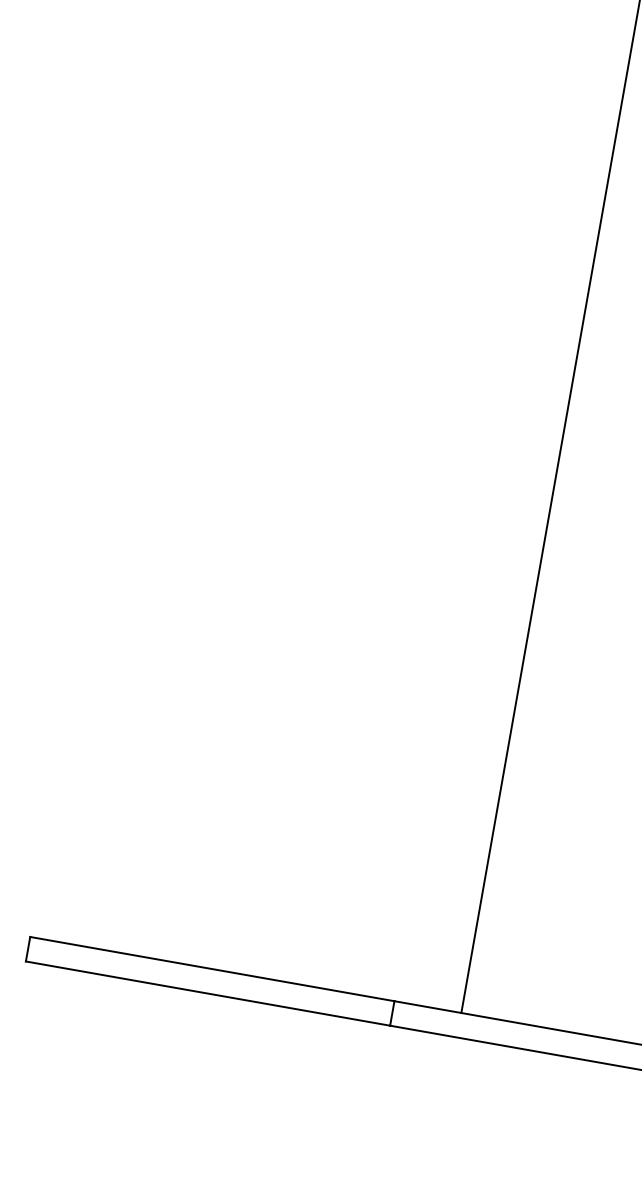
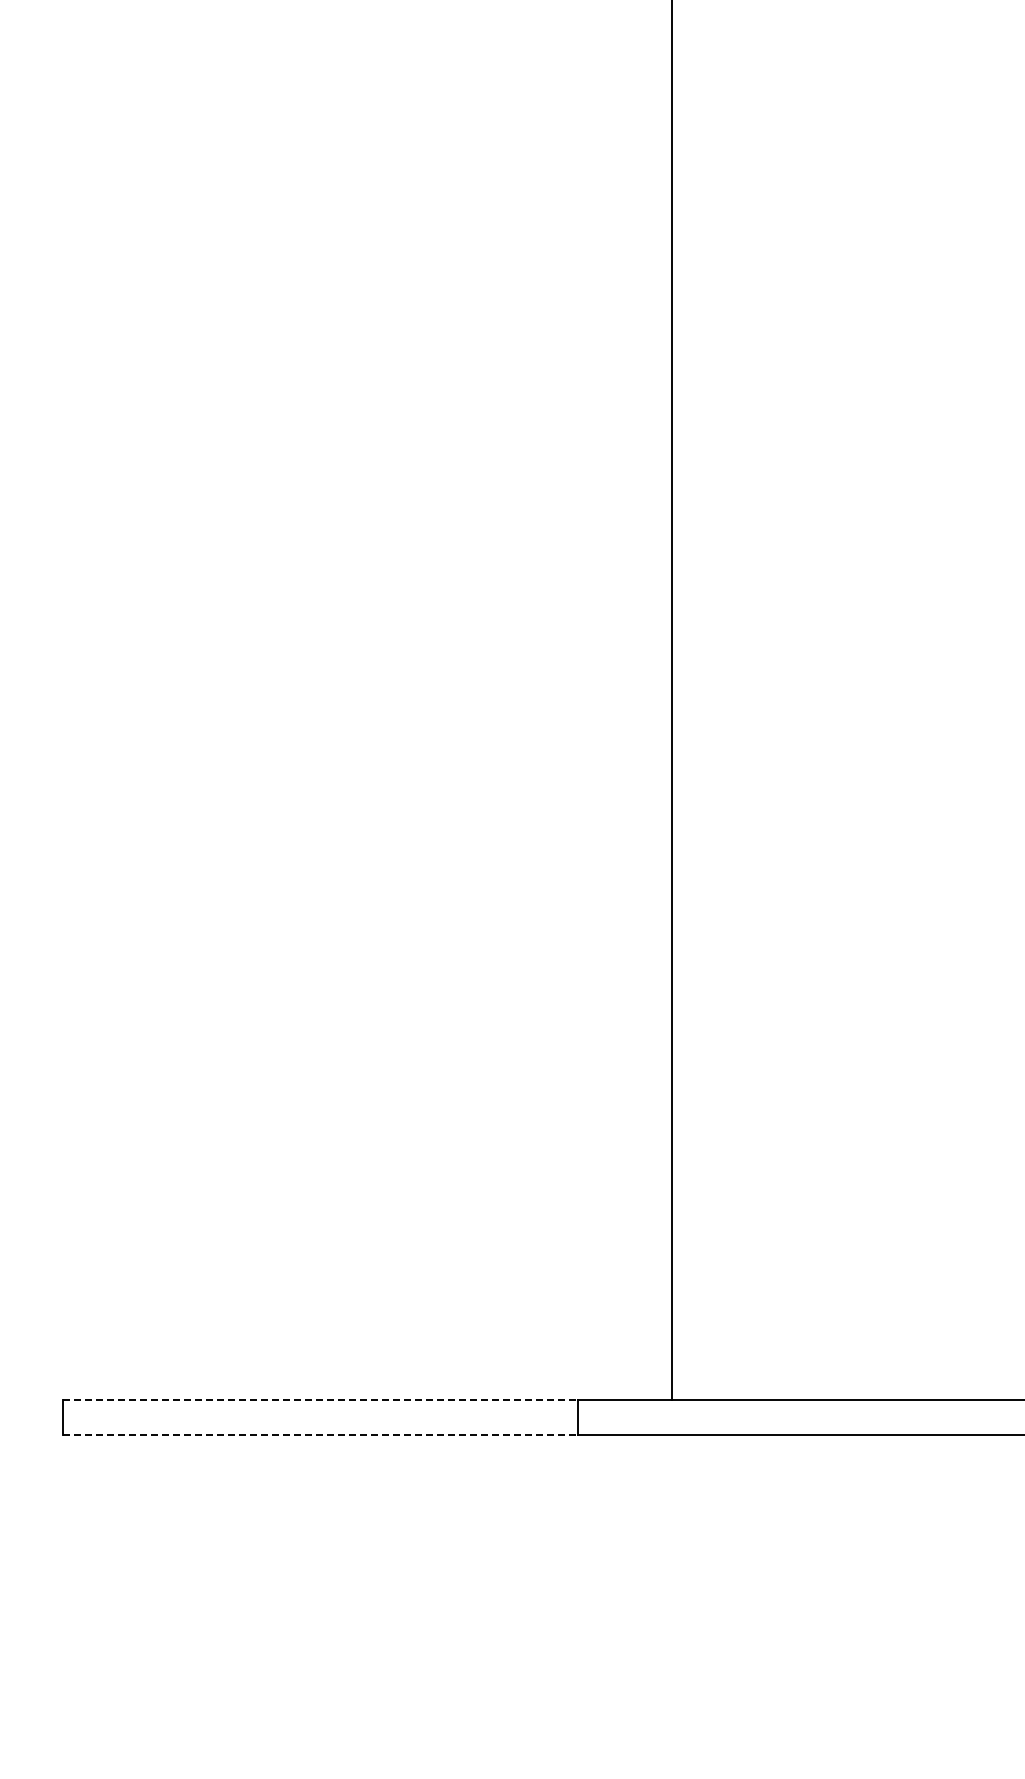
line: (213, 968) -> (321, 1399), solid -> dashed
line: (208, 993) -> (321, 1434), solid -> dashed

